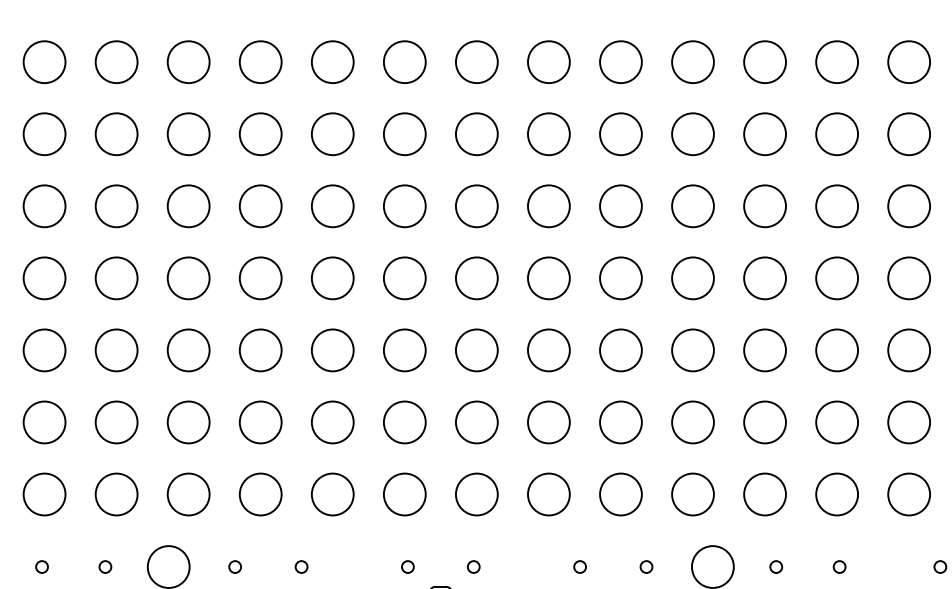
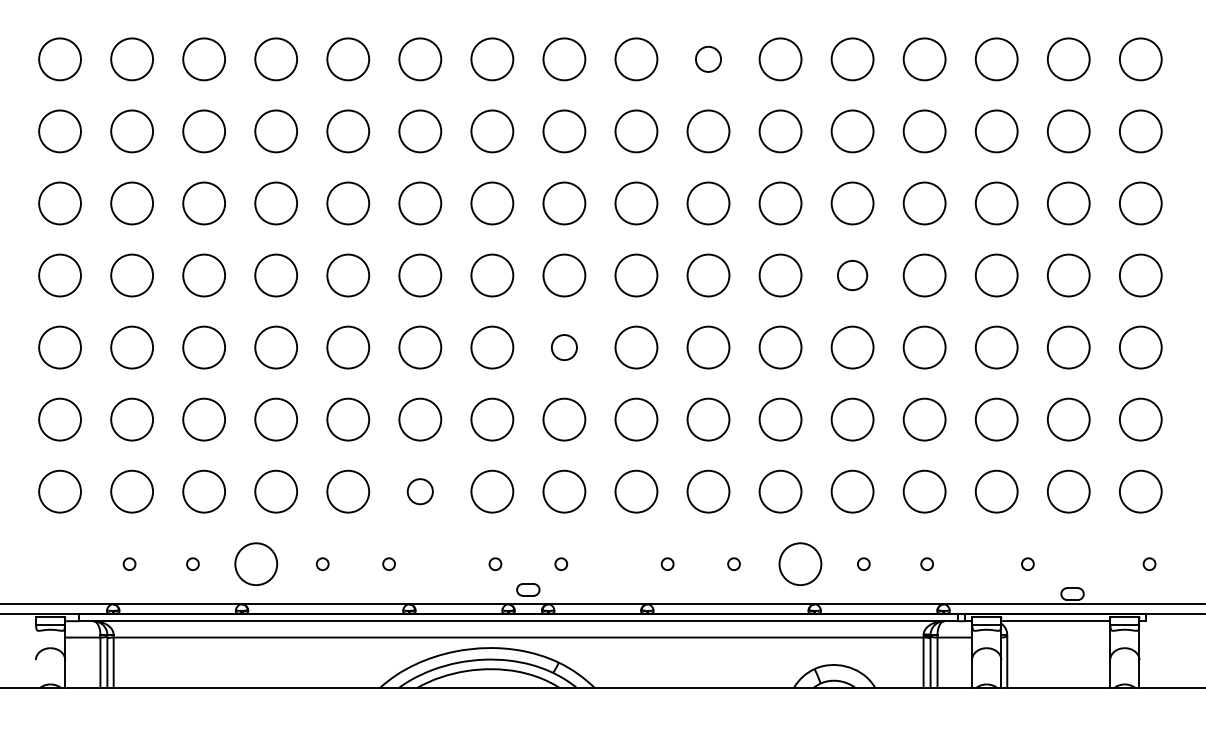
circle: (620, 62) -> (708, 59), size x0.6
circle: (764, 278) -> (852, 275), size x0.7
circle: (476, 350) -> (564, 347), size x0.6
circle: (332, 494) -> (420, 491), size x0.6

